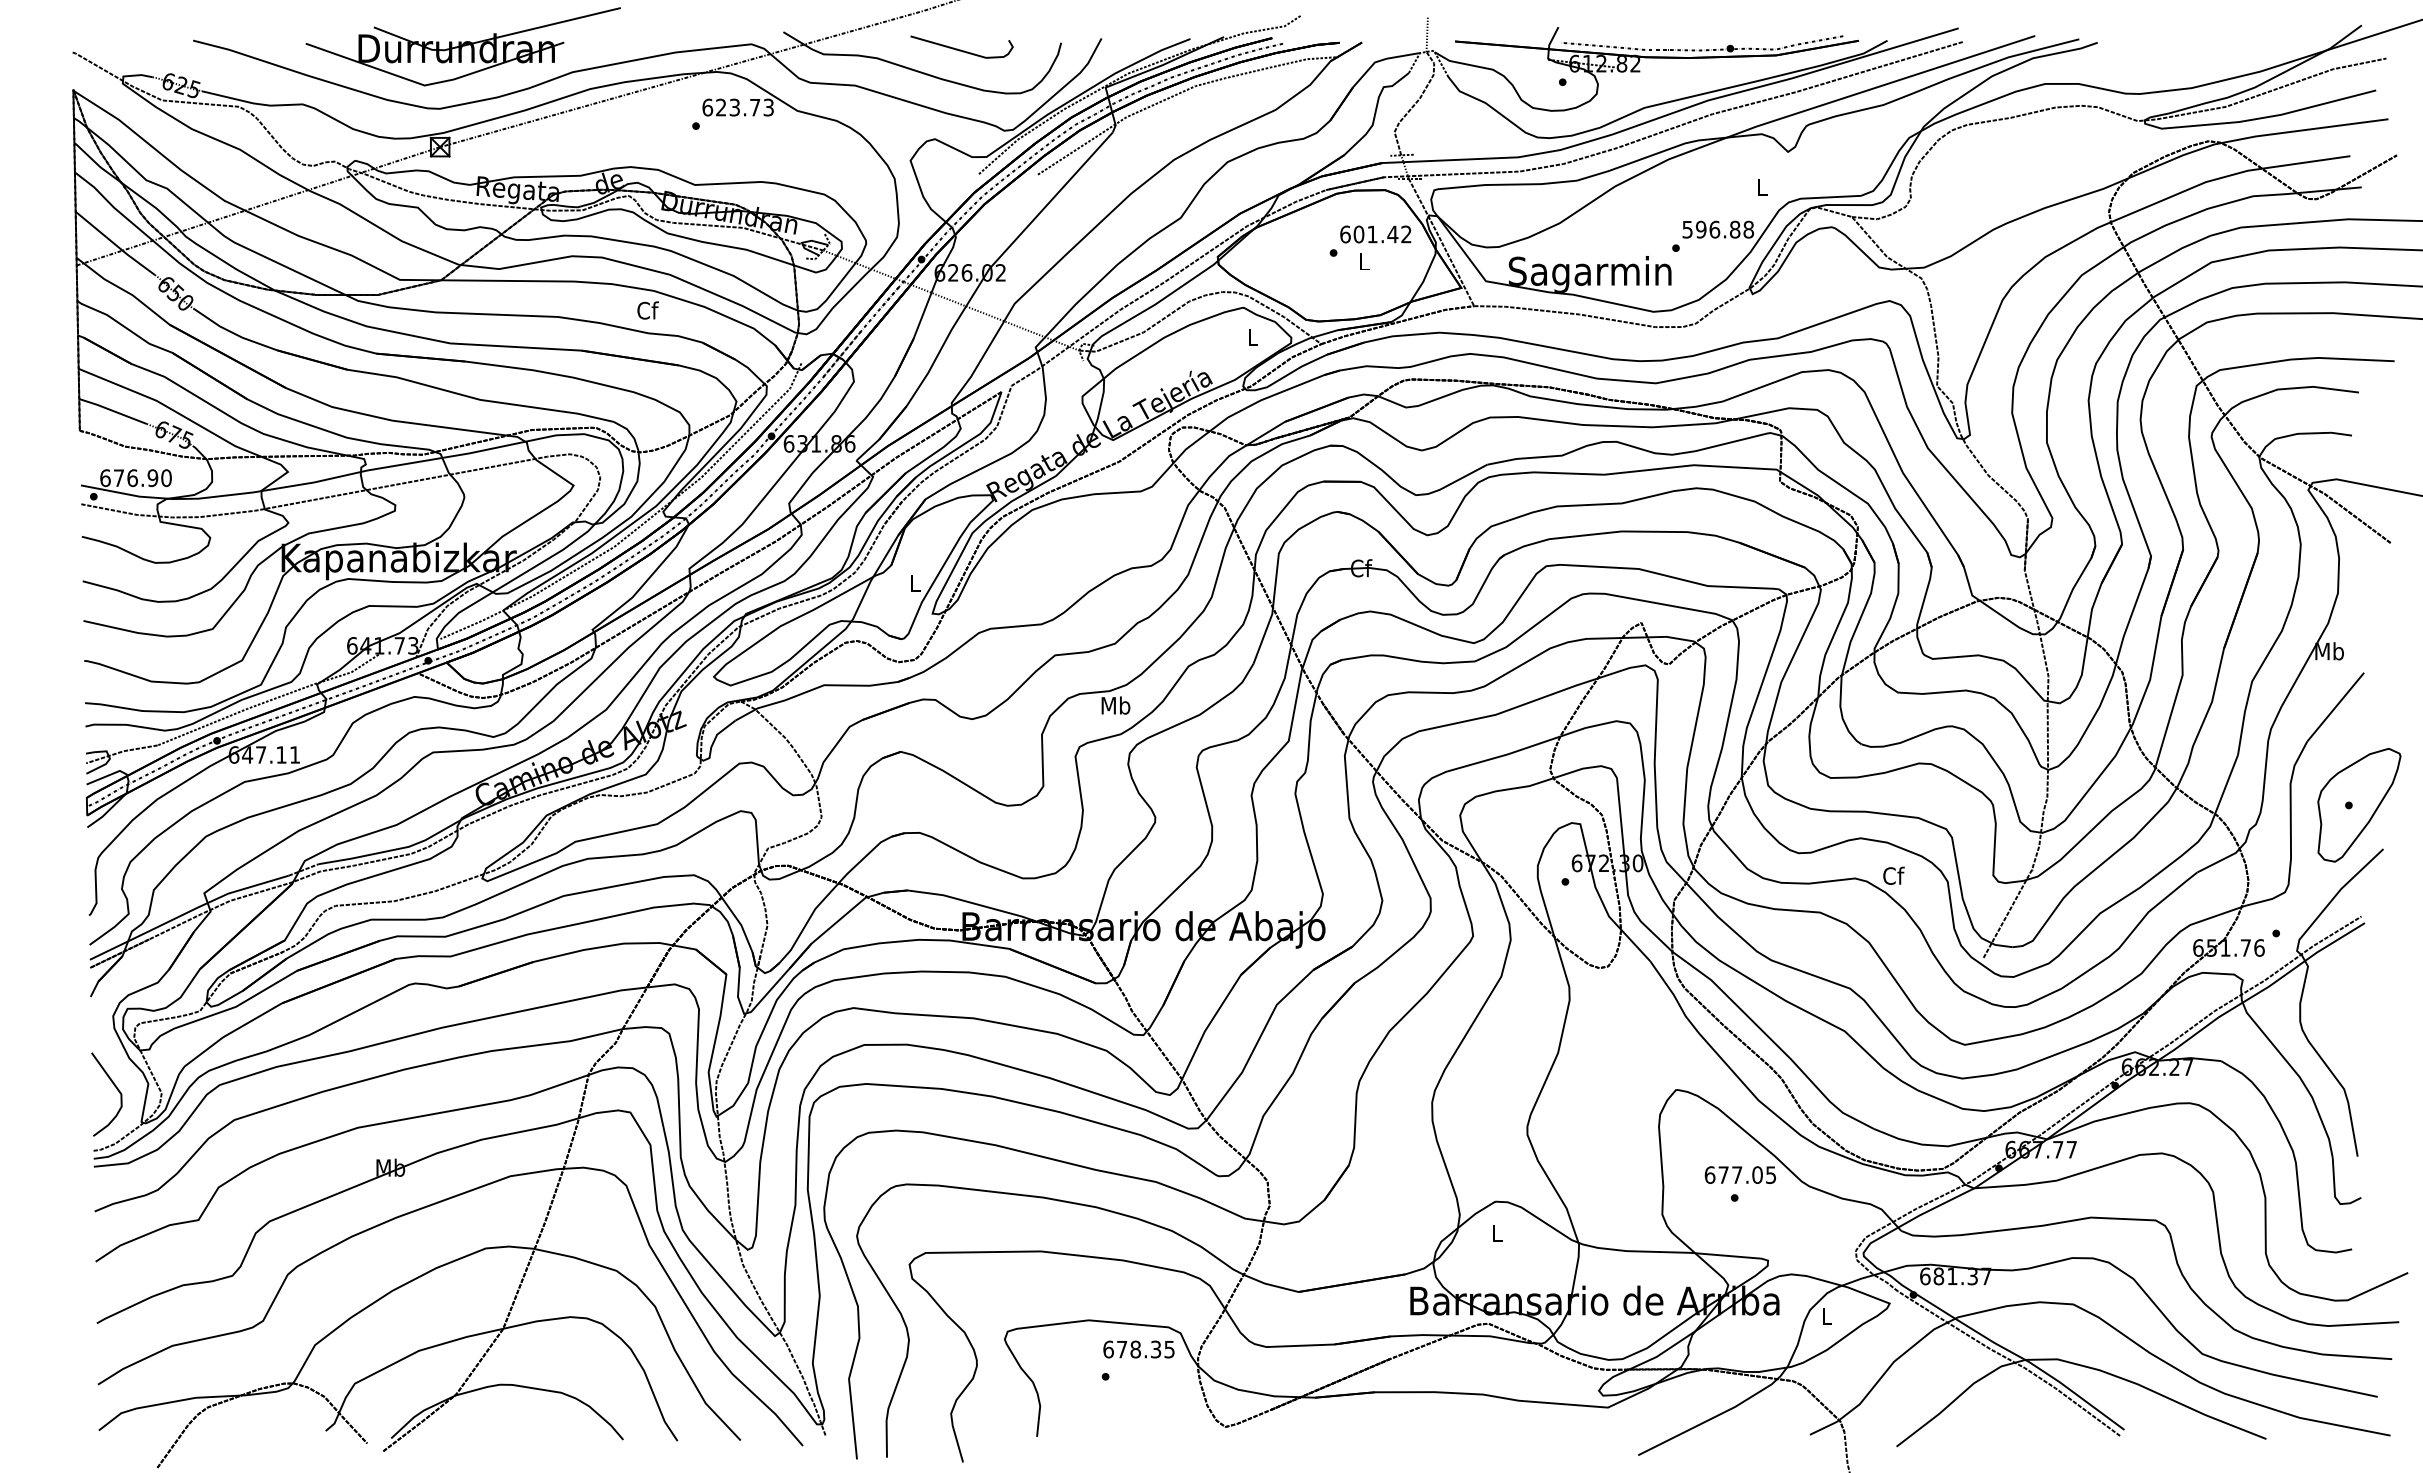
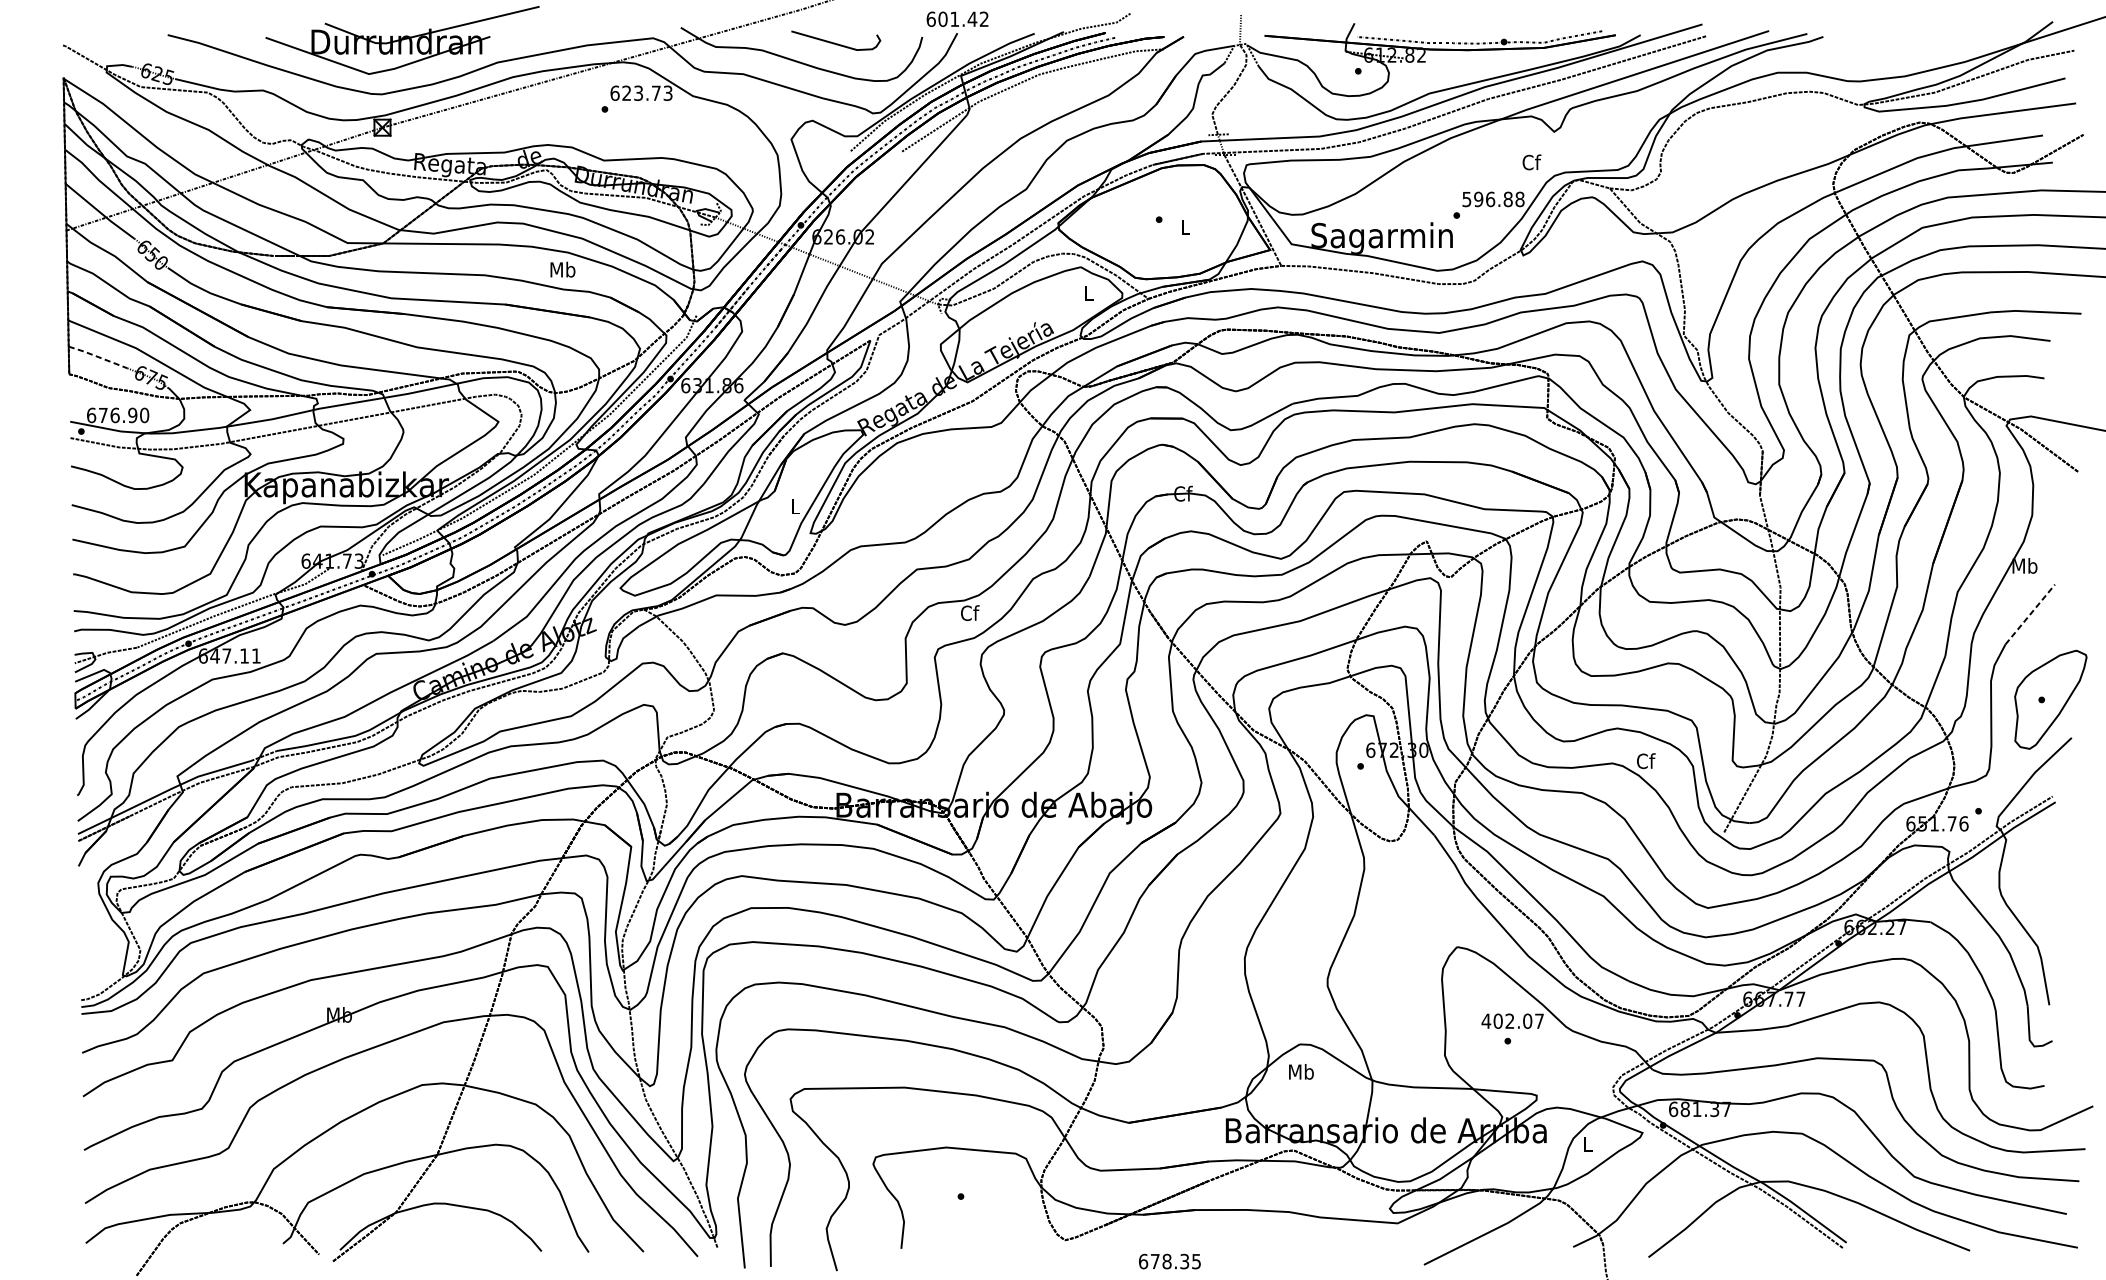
text: (1762, 187) -> (1531, 162), L -> Cf
text: (1375, 234) -> (957, 19), moved
text: (647, 310) -> (562, 269), Cf -> Mb
line: (112, 410) -> (97, 356), solid -> dashed
text: (1115, 705) -> (969, 613), Mb -> Cf
line: (2335, 707) -> (2030, 614), solid -> dashed
curve: (116, 1089) -> (101, 946), removed
text: (1740, 1174) -> (1512, 1020), 677.05 -> 402.07
text: (1497, 1233) -> (1301, 1072), L -> Mb
text: (1138, 1349) -> (1169, 1261), moved

